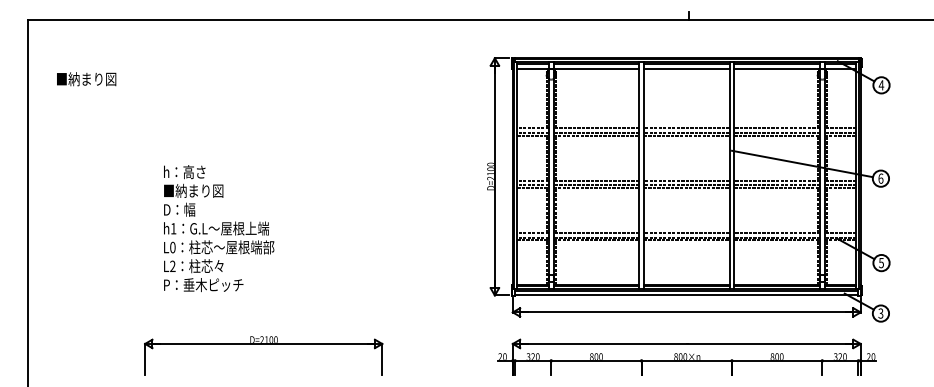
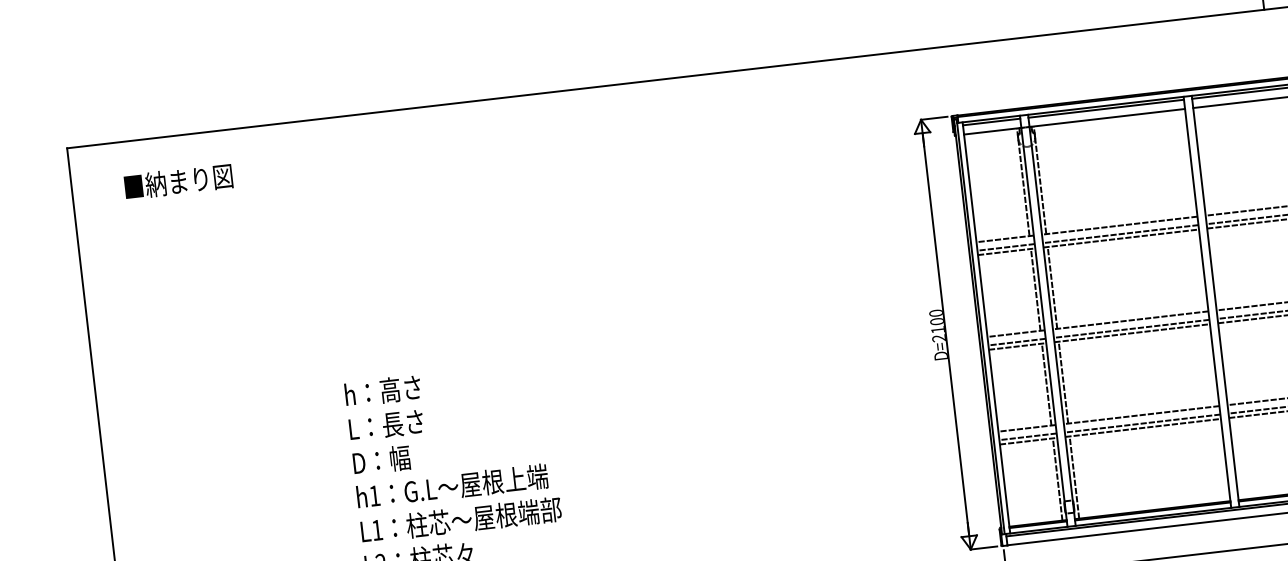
text: (86, 79) -> (178, 182), moved
text: (193, 190) -> (402, 422), ■納まり図 -> L：長さ
text: (172, 247) -> (376, 530), L0 -> L1

